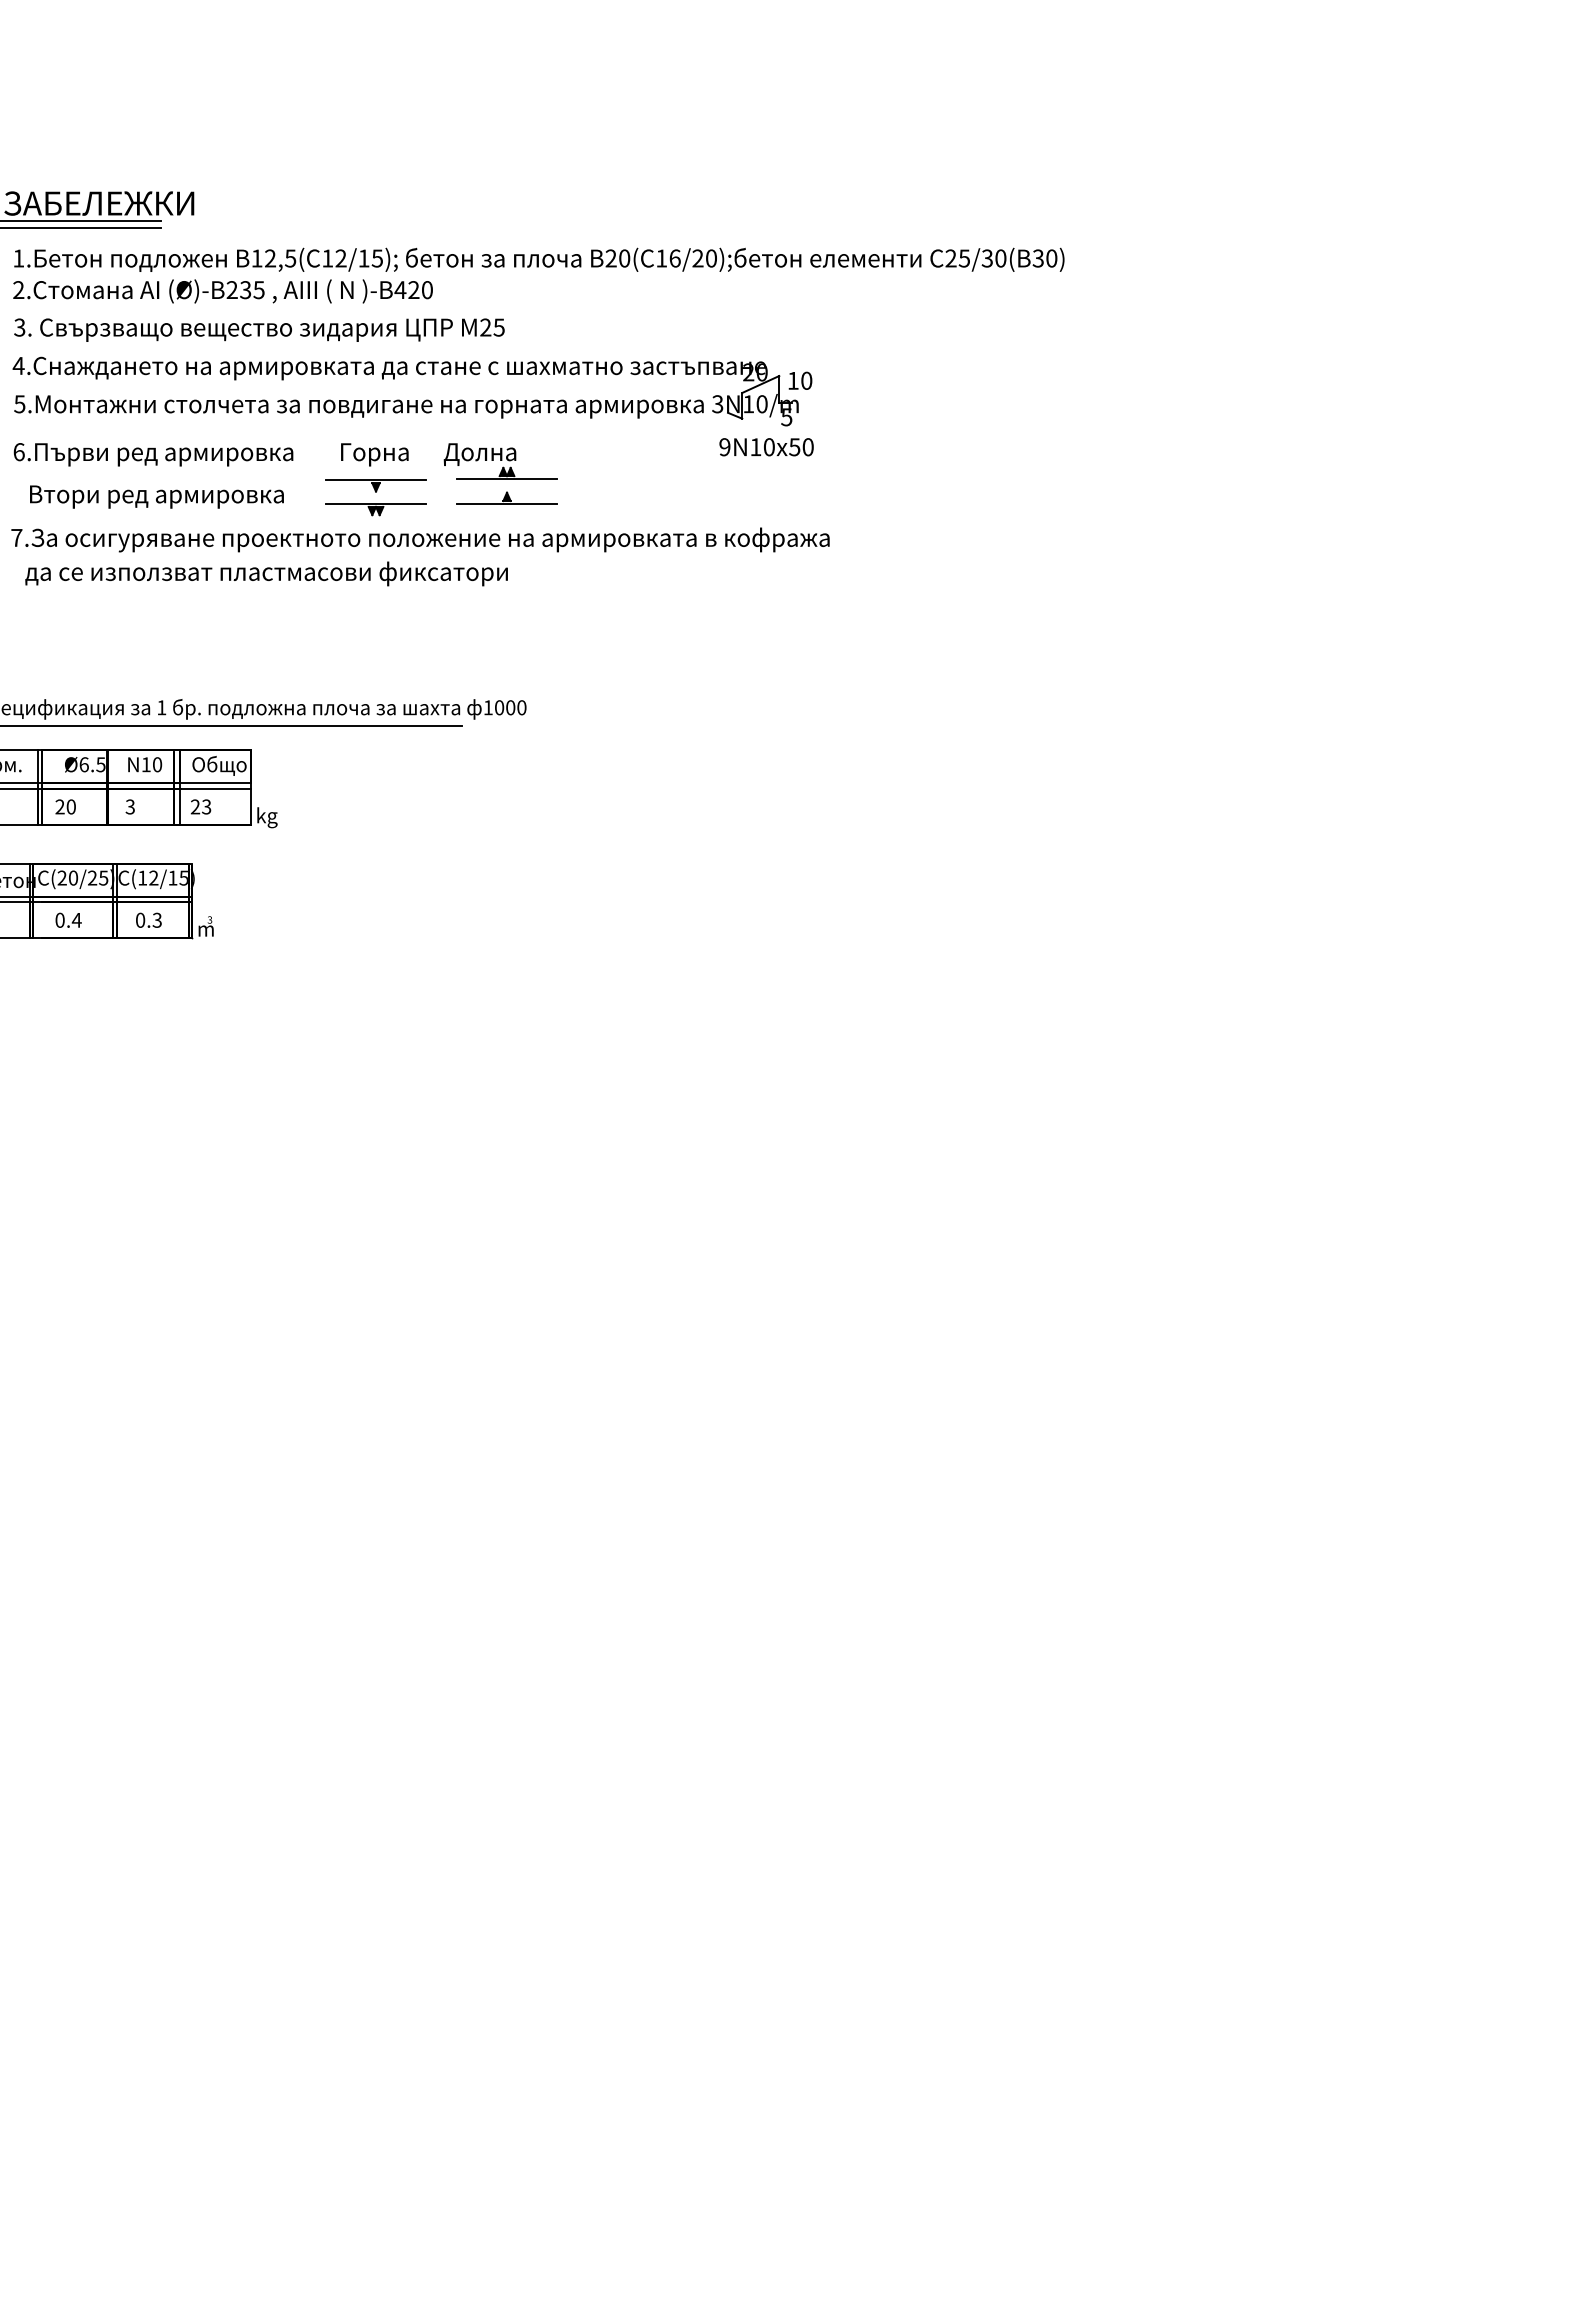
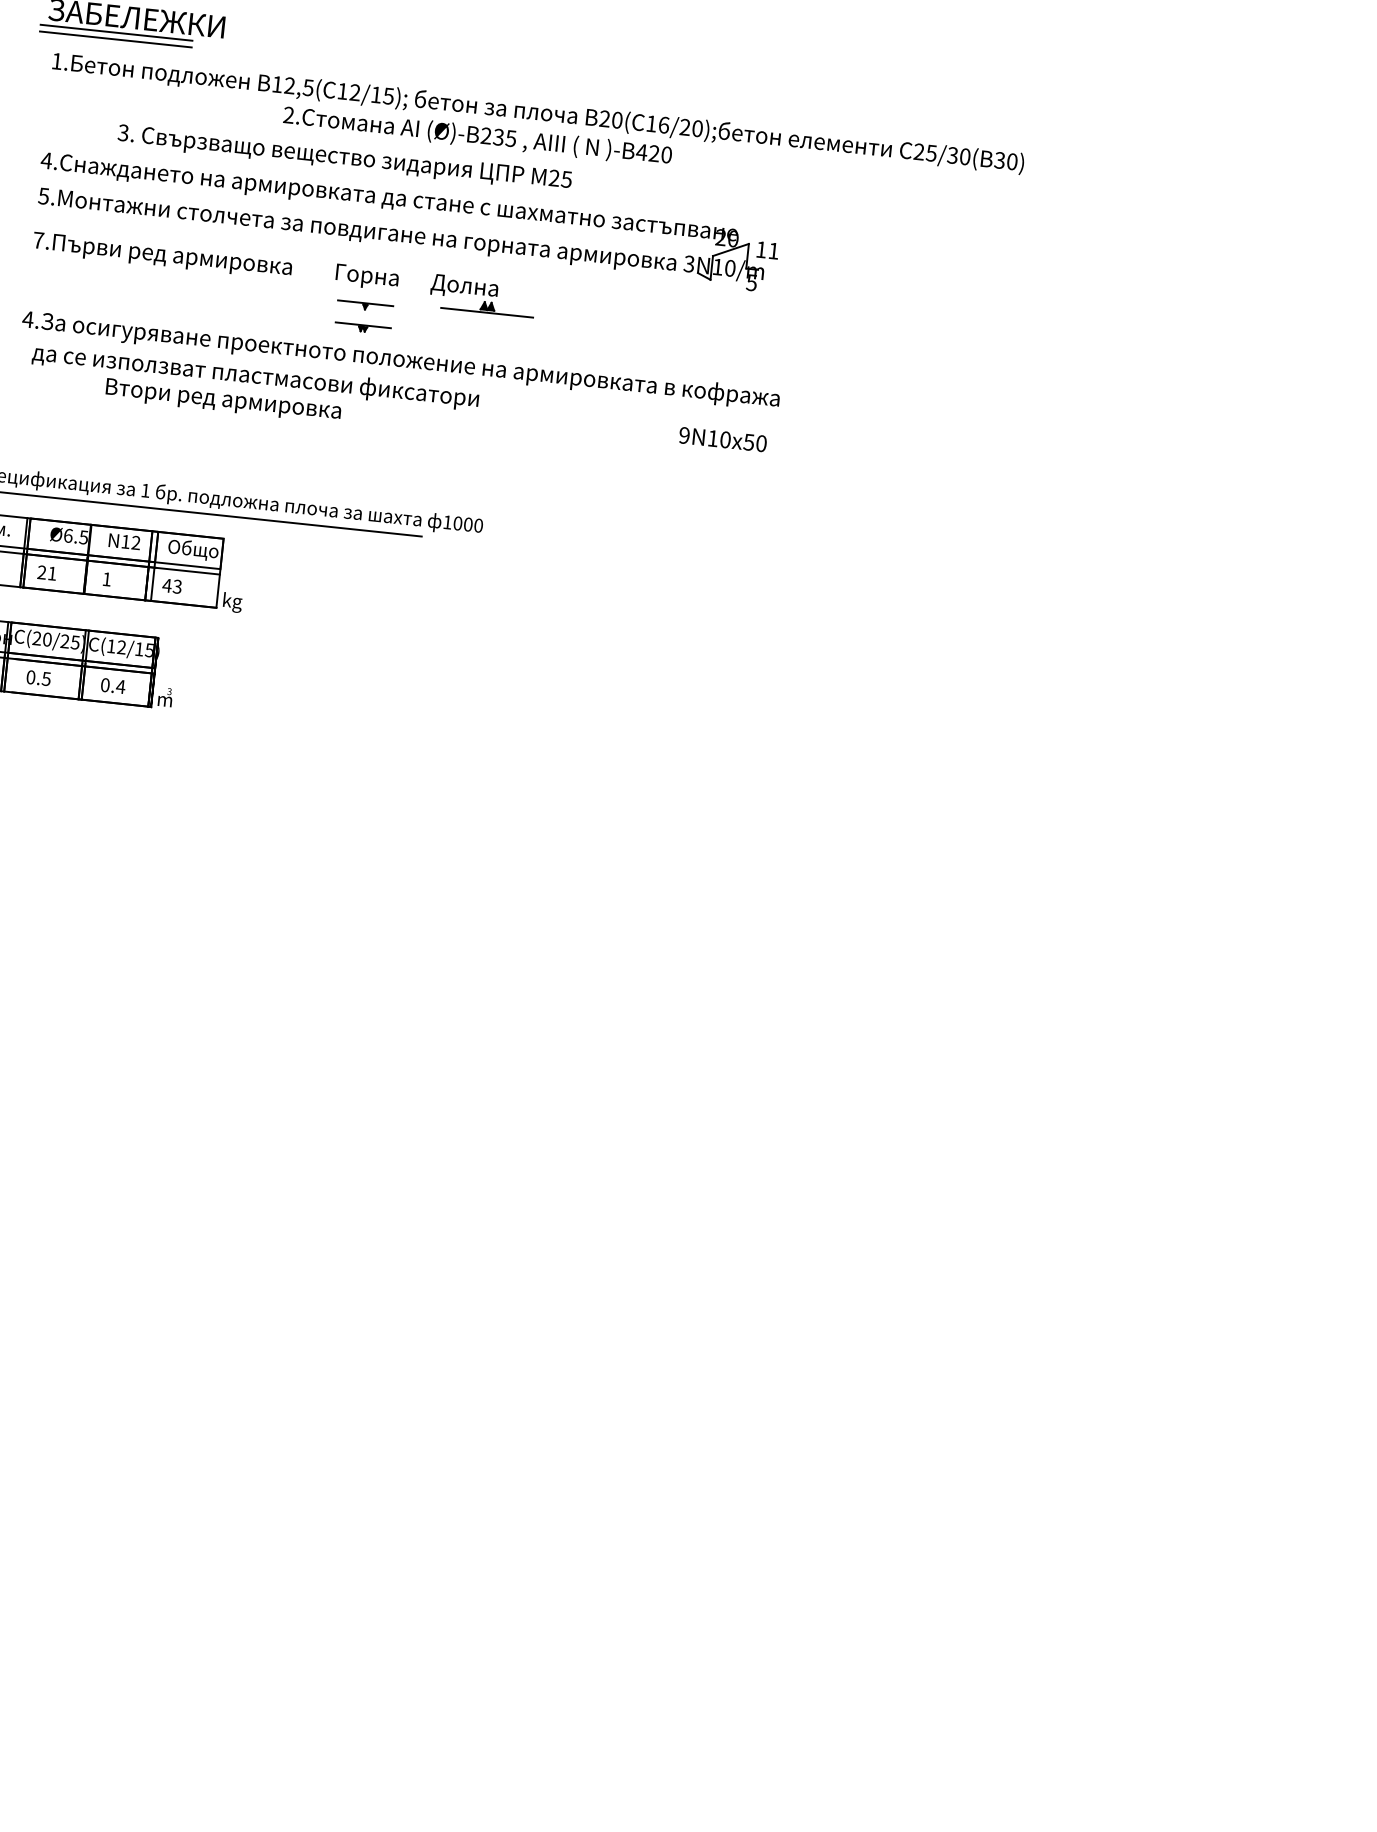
text: (222, 291) -> (477, 136), moved
text: (259, 329) -> (344, 157), moved
text: (806, 380) -> (773, 250), 10 -> 11
text: (766, 447) -> (722, 439), moved
text: (18, 452) -> (37, 240), 6. -> 7.
part: (375, 485) -> (364, 305), size x0.6
text: (156, 496) -> (223, 400), moved
part: (506, 497) -> (484, 329), removed
part: (375, 509) -> (362, 328), size x0.6
text: (16, 537) -> (27, 319), 7. -> 4.
text: (157, 764) -> (136, 542), N10 -> N12
text: (70, 806) -> (51, 573), 20 -> 21
text: (129, 806) -> (106, 578), 3 -> 1
text: (195, 806) -> (167, 585), 23 -> 43
text: (157, 919) -> (121, 686), 0.3 -> 0.4
text: (76, 920) -> (46, 679), 0.4 -> 0.5

